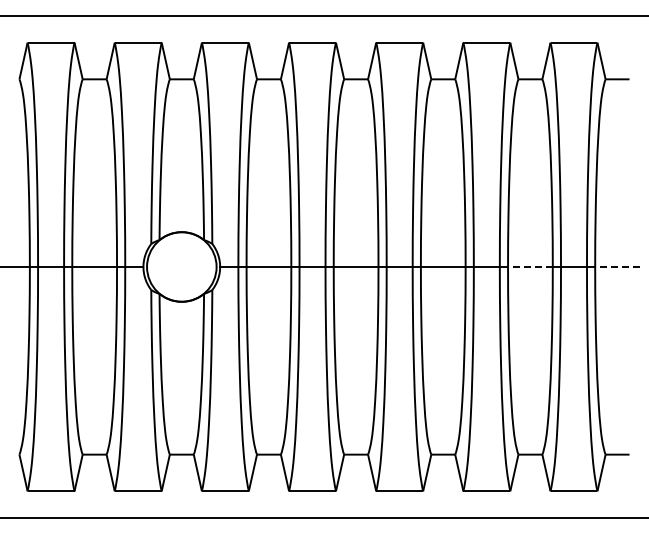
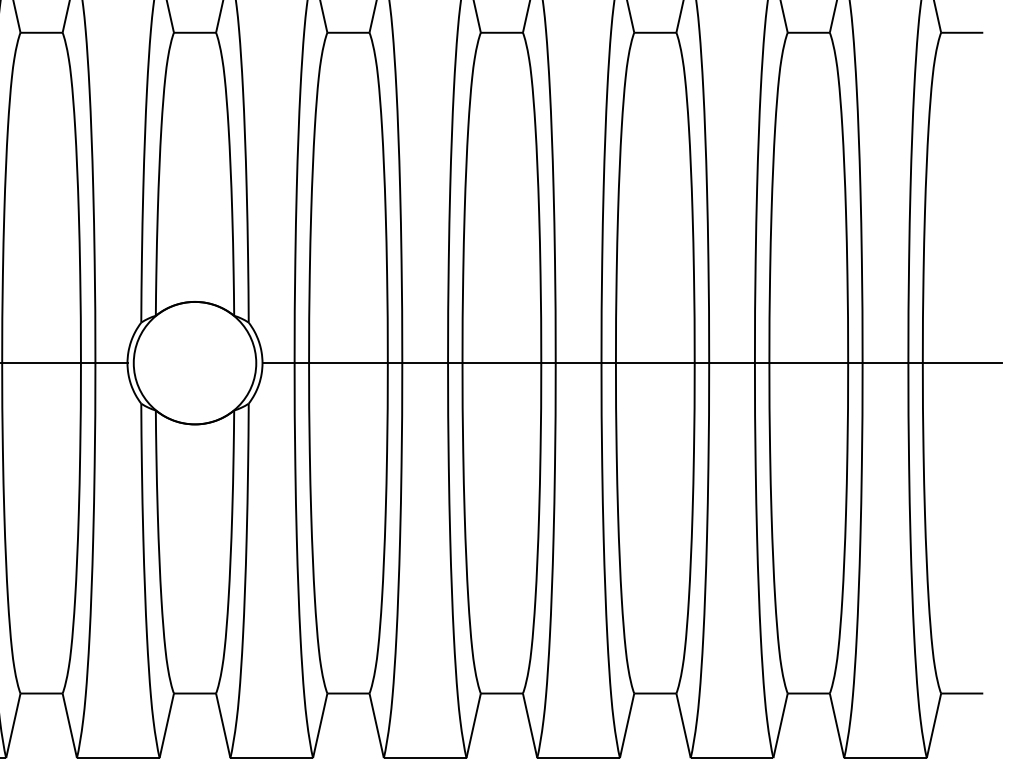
line: (529, 266) -> (807, 362), dashed -> solid
line: (617, 266) -> (962, 362), dashed -> solid

